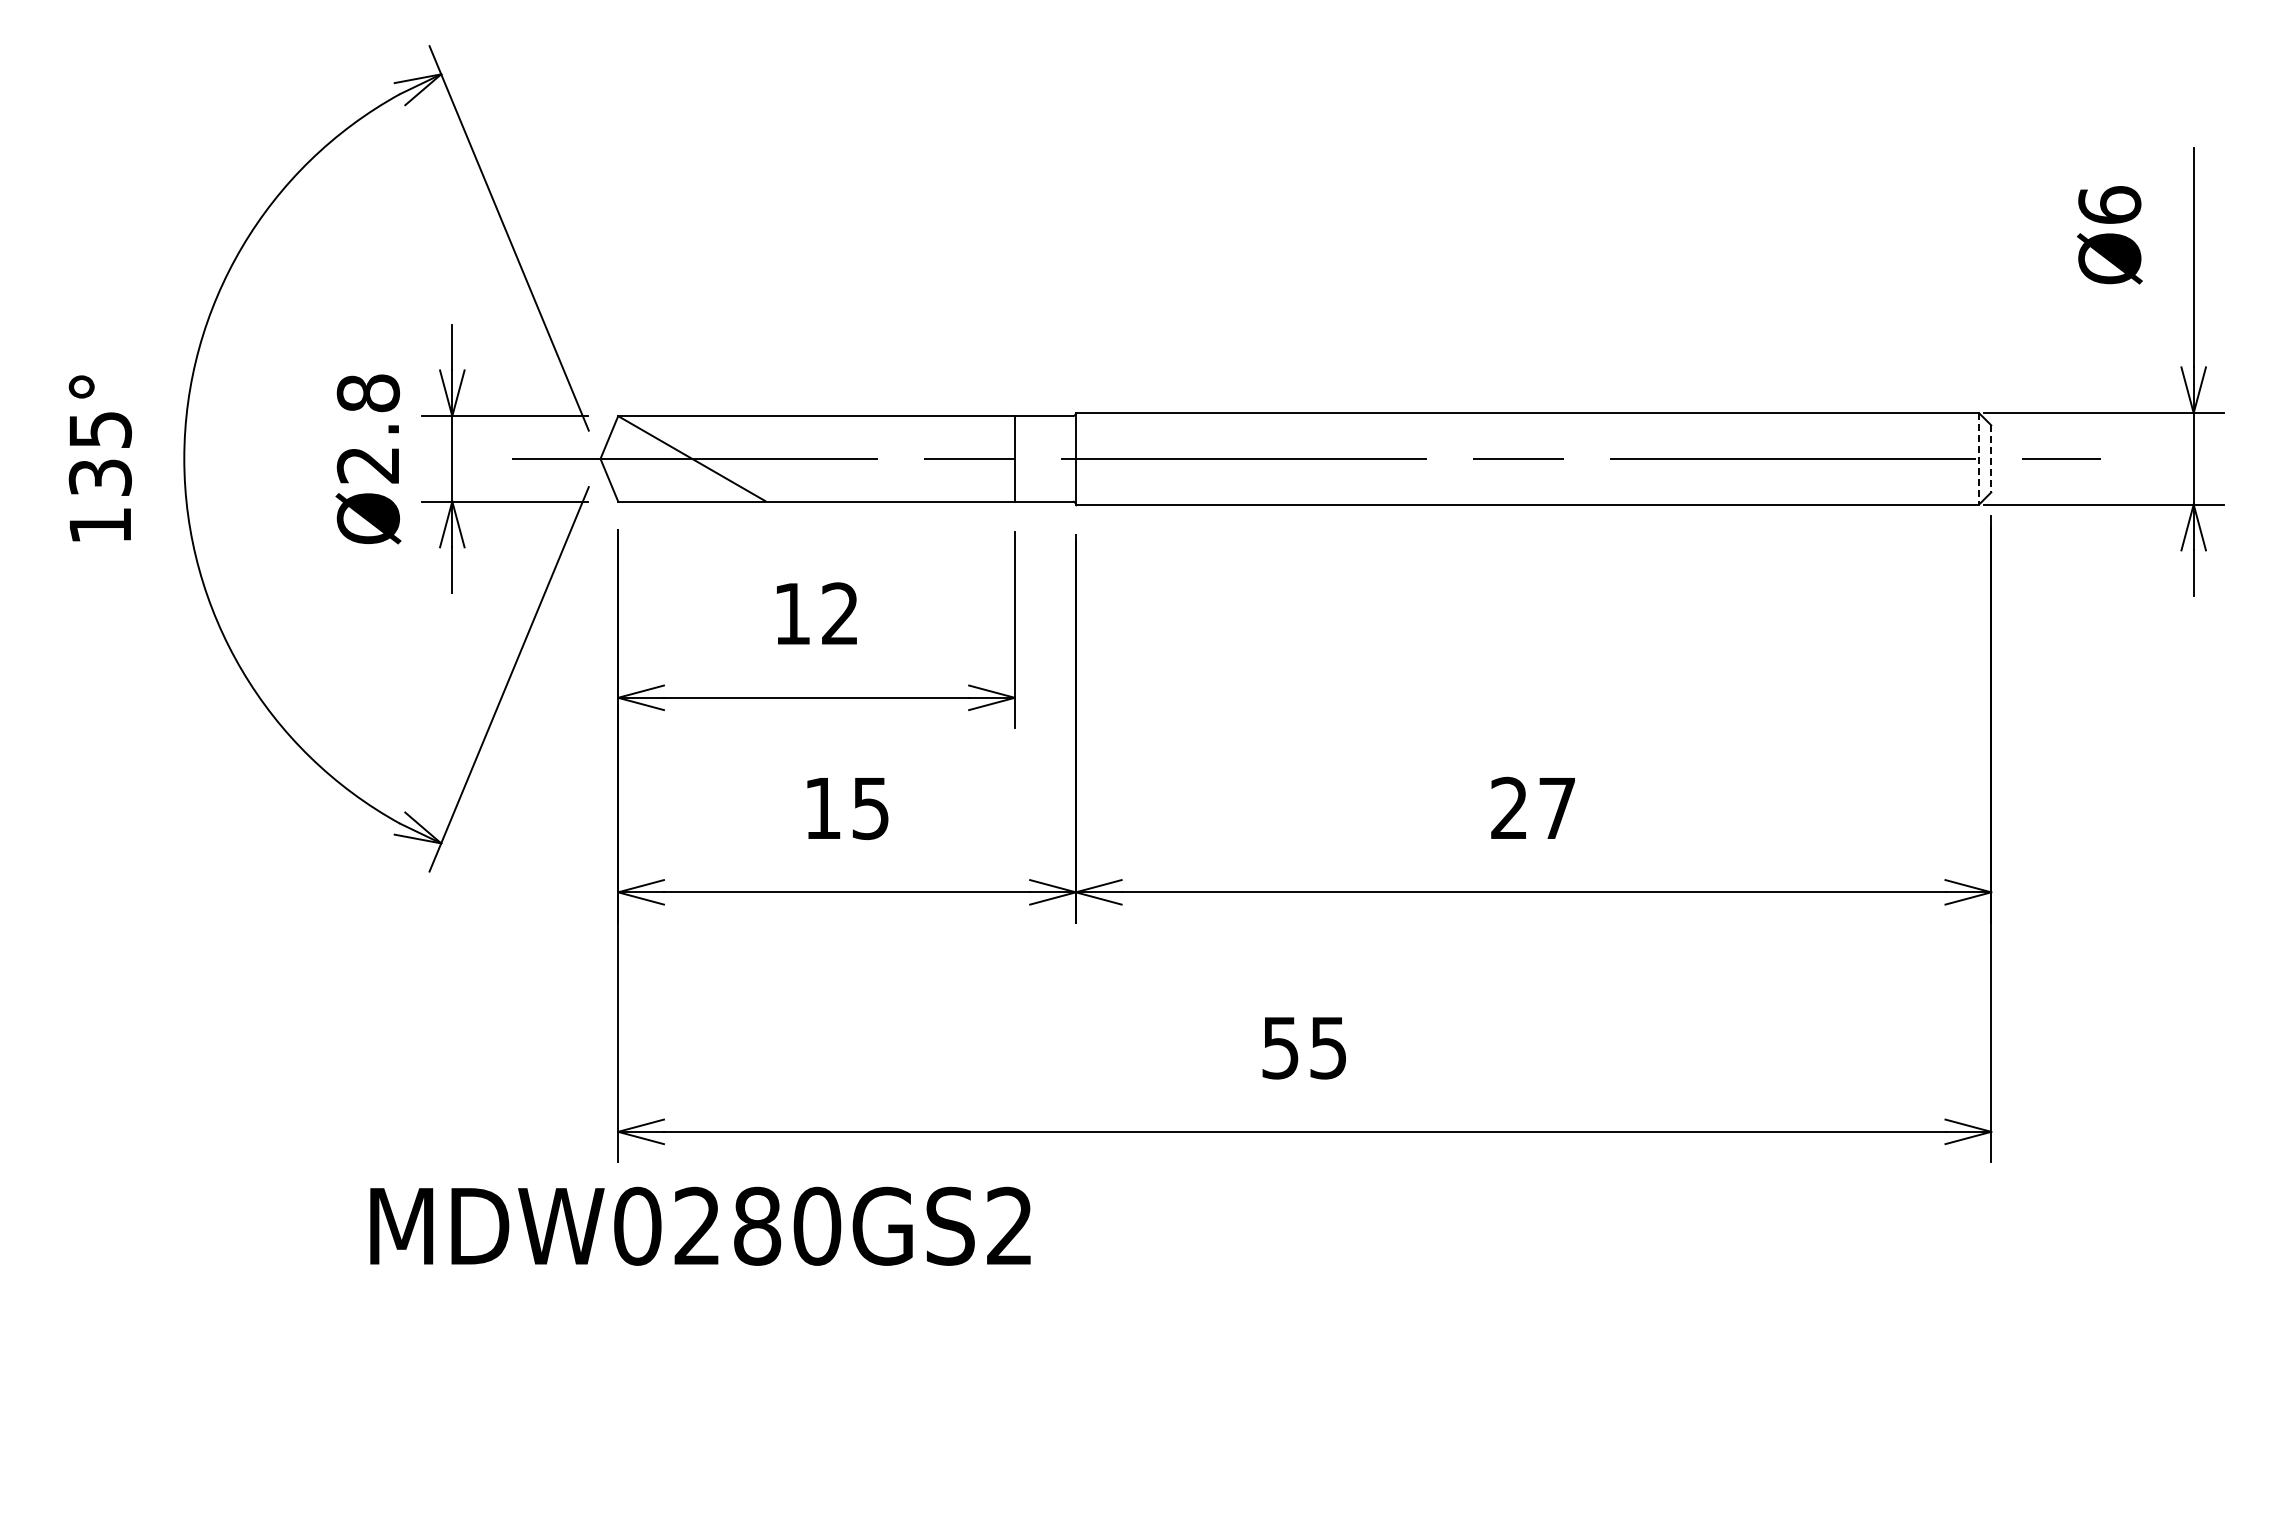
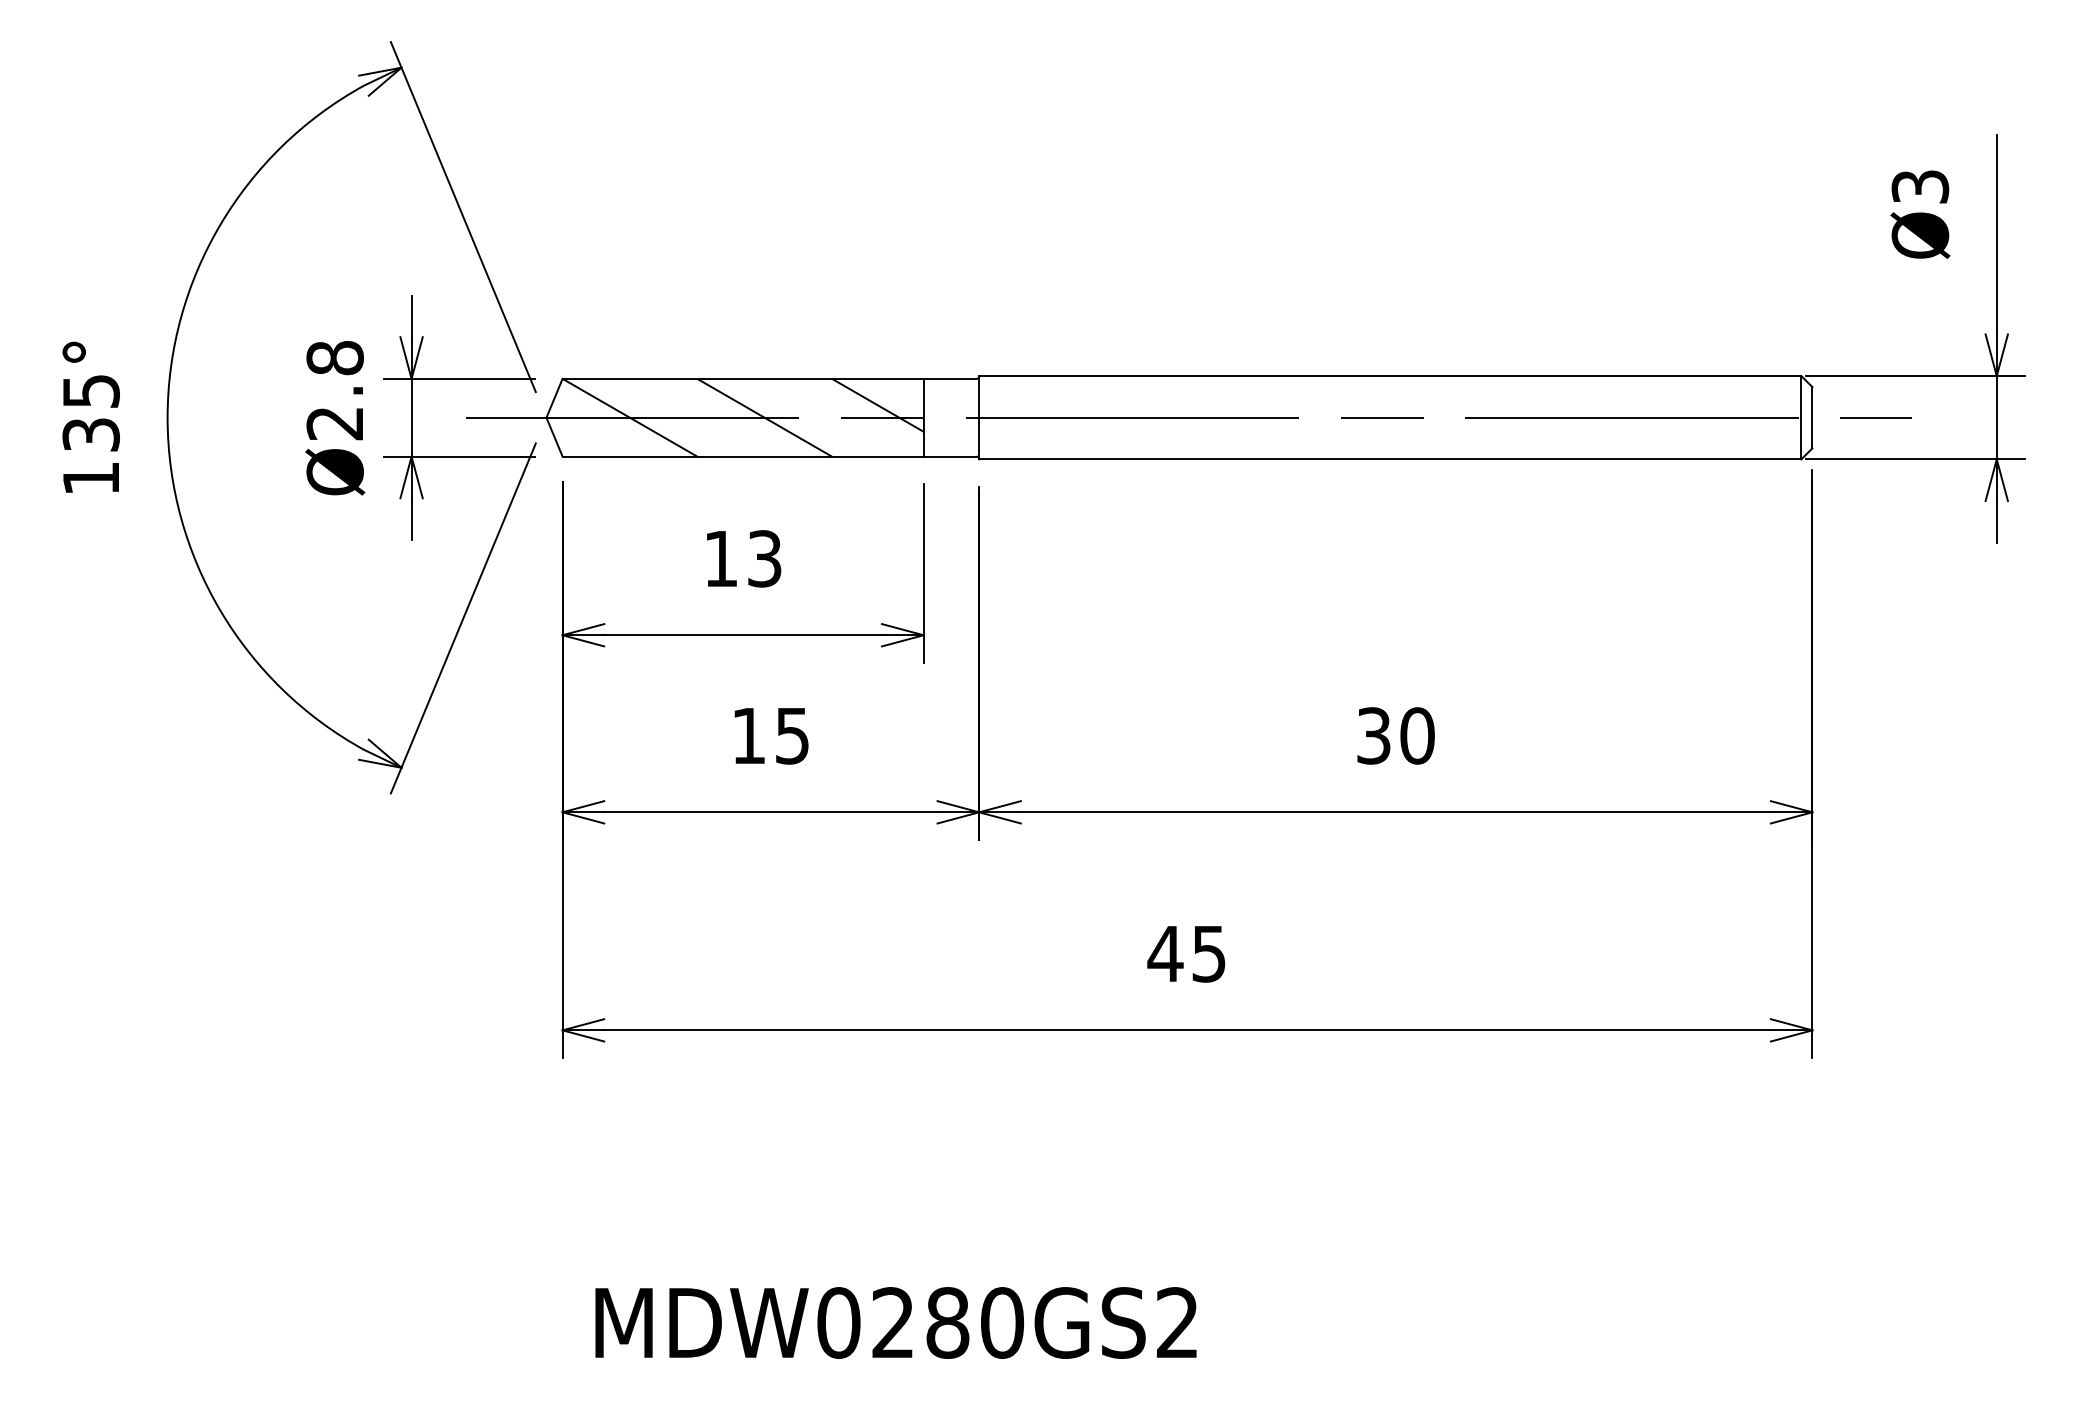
text: (2109, 204) -> (1920, 186), Ø6 -> Ø3
line: (964, 445) -> (877, 405), added
line: (840, 458) -> (764, 417), added
line: (1979, 458) -> (1801, 417), dashed -> solid
line: (1991, 458) -> (1812, 417), dashed -> solid
text: (840, 613) -> (764, 558), 12 -> 13
text: (1533, 808) -> (1395, 736), 27 -> 30
text: (1280, 1048) -> (1165, 954), 55 -> 45
text: (700, 1225) -> (896, 1322), moved

